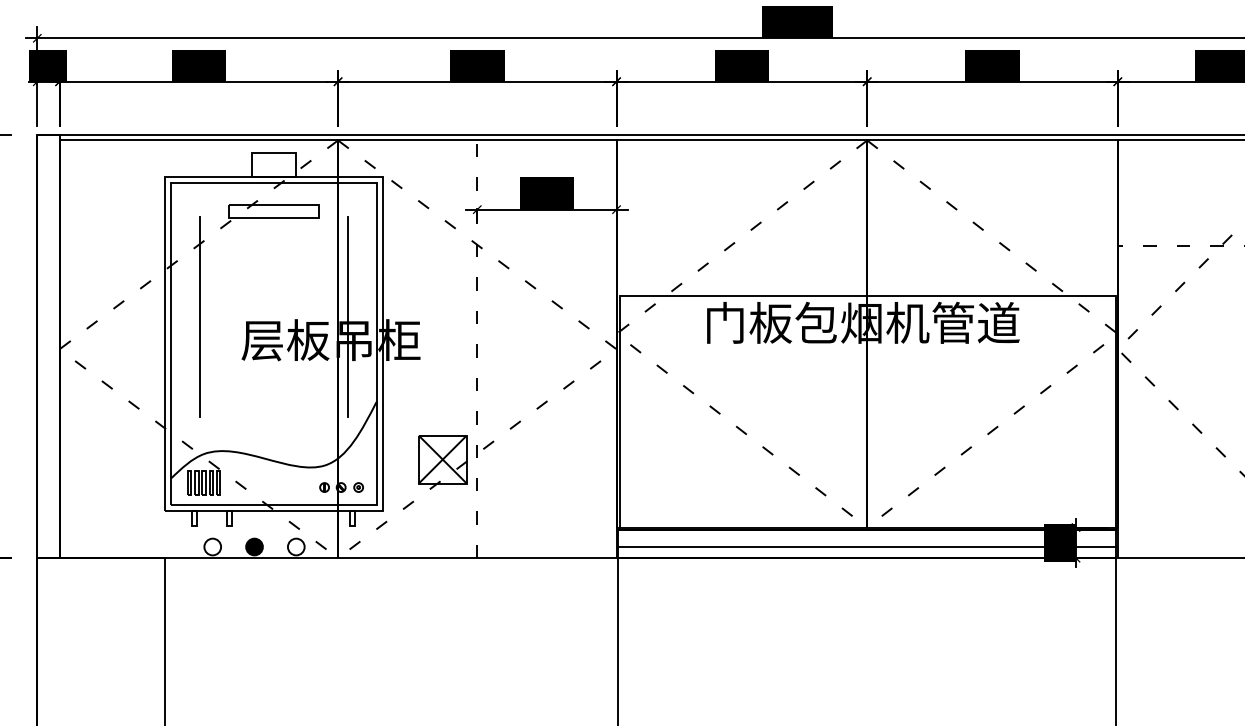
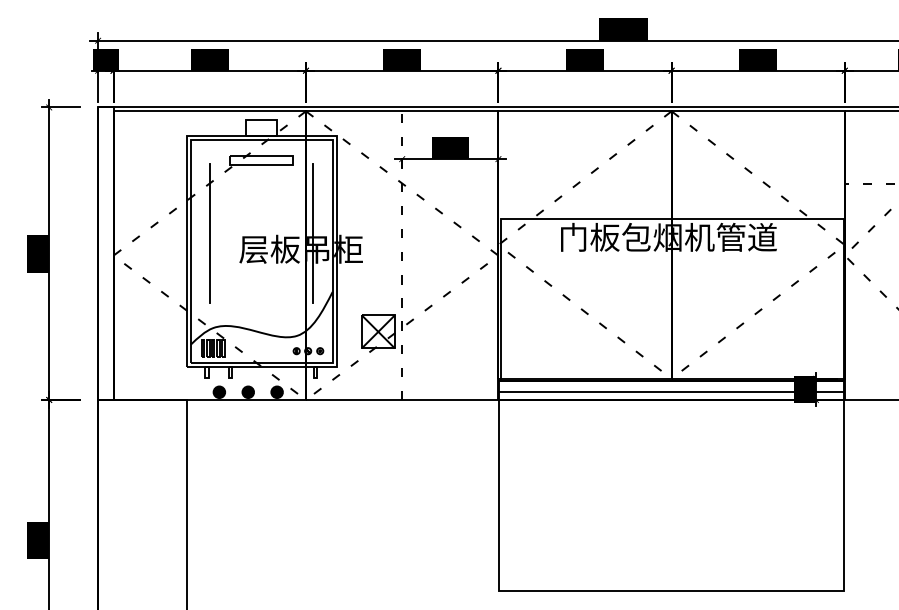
fill: (212, 547) -> (219, 392), added
fill: (295, 547) -> (276, 392), added

